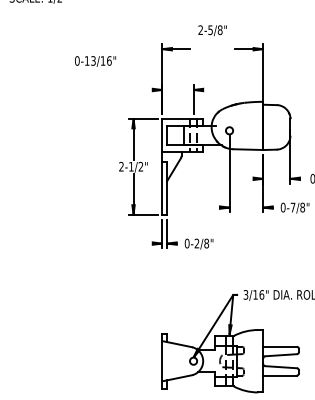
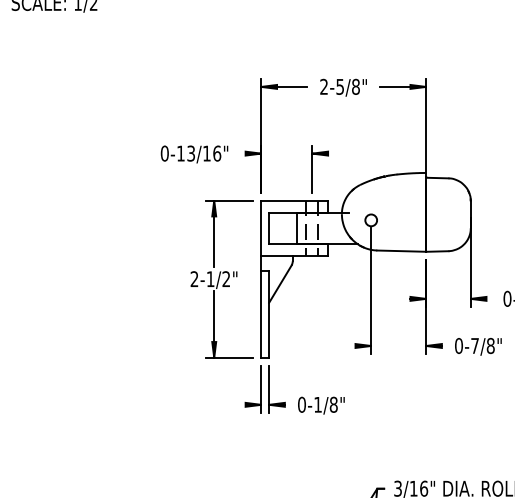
text: (212, 30) -> (343, 87), moved
text: (95, 61) -> (194, 154), moved
text: (196, 243) -> (317, 404), 0-2/8" -> 0-1/8"

